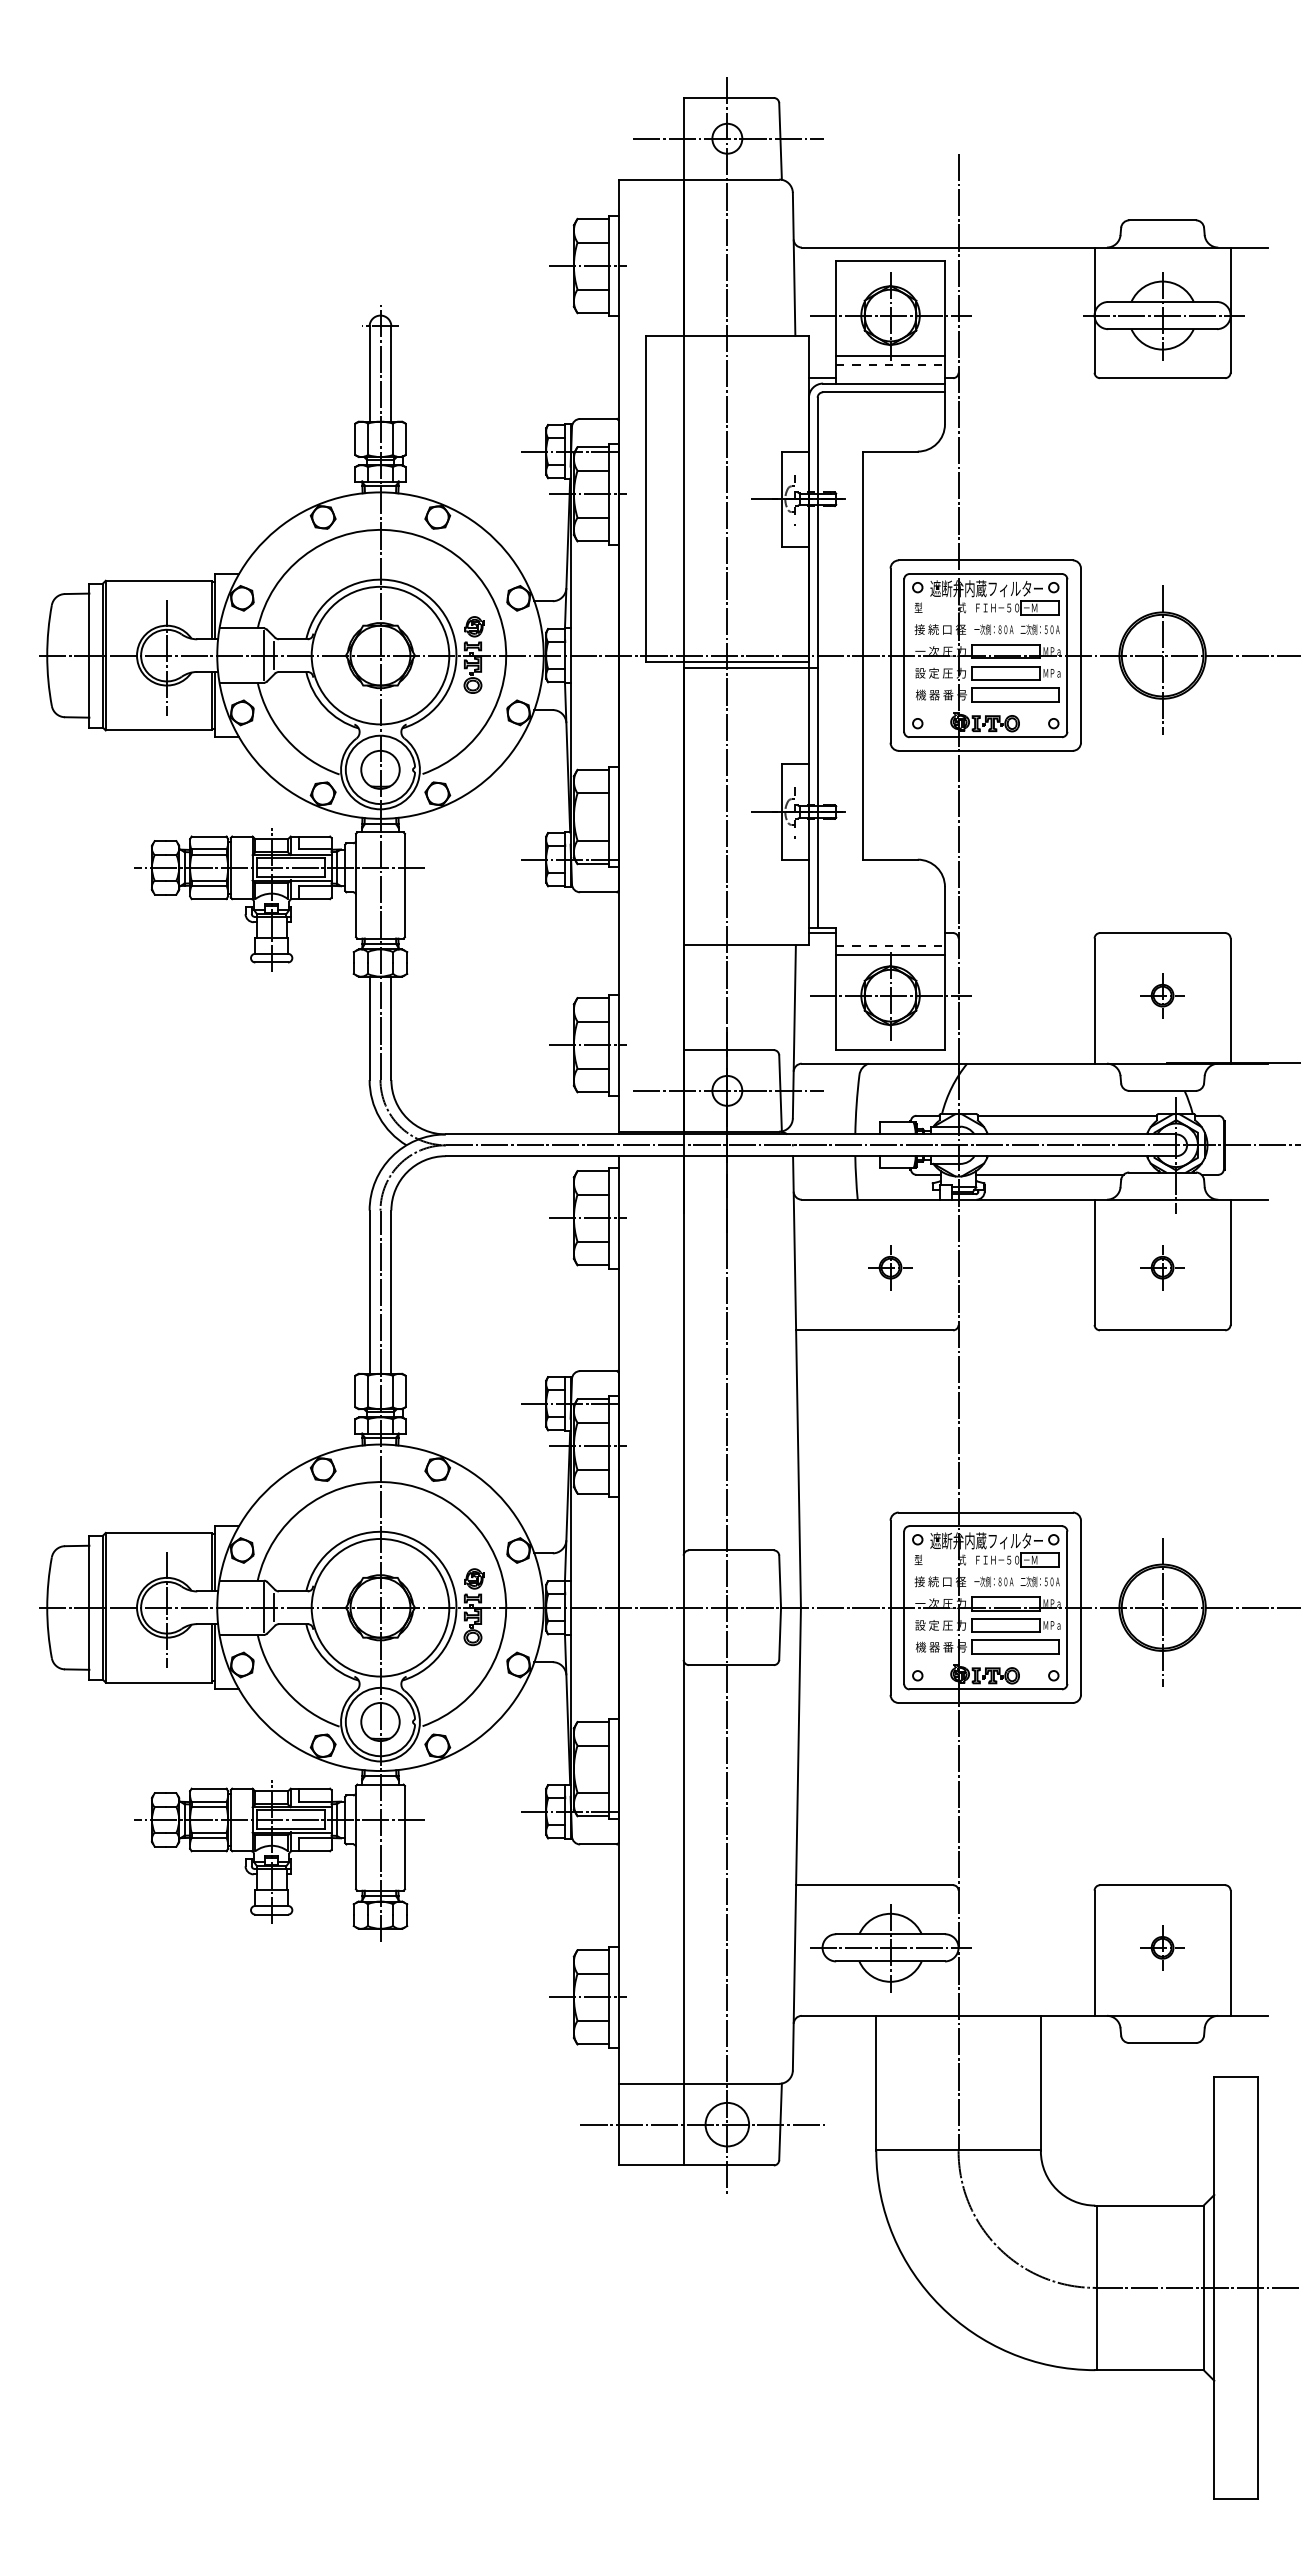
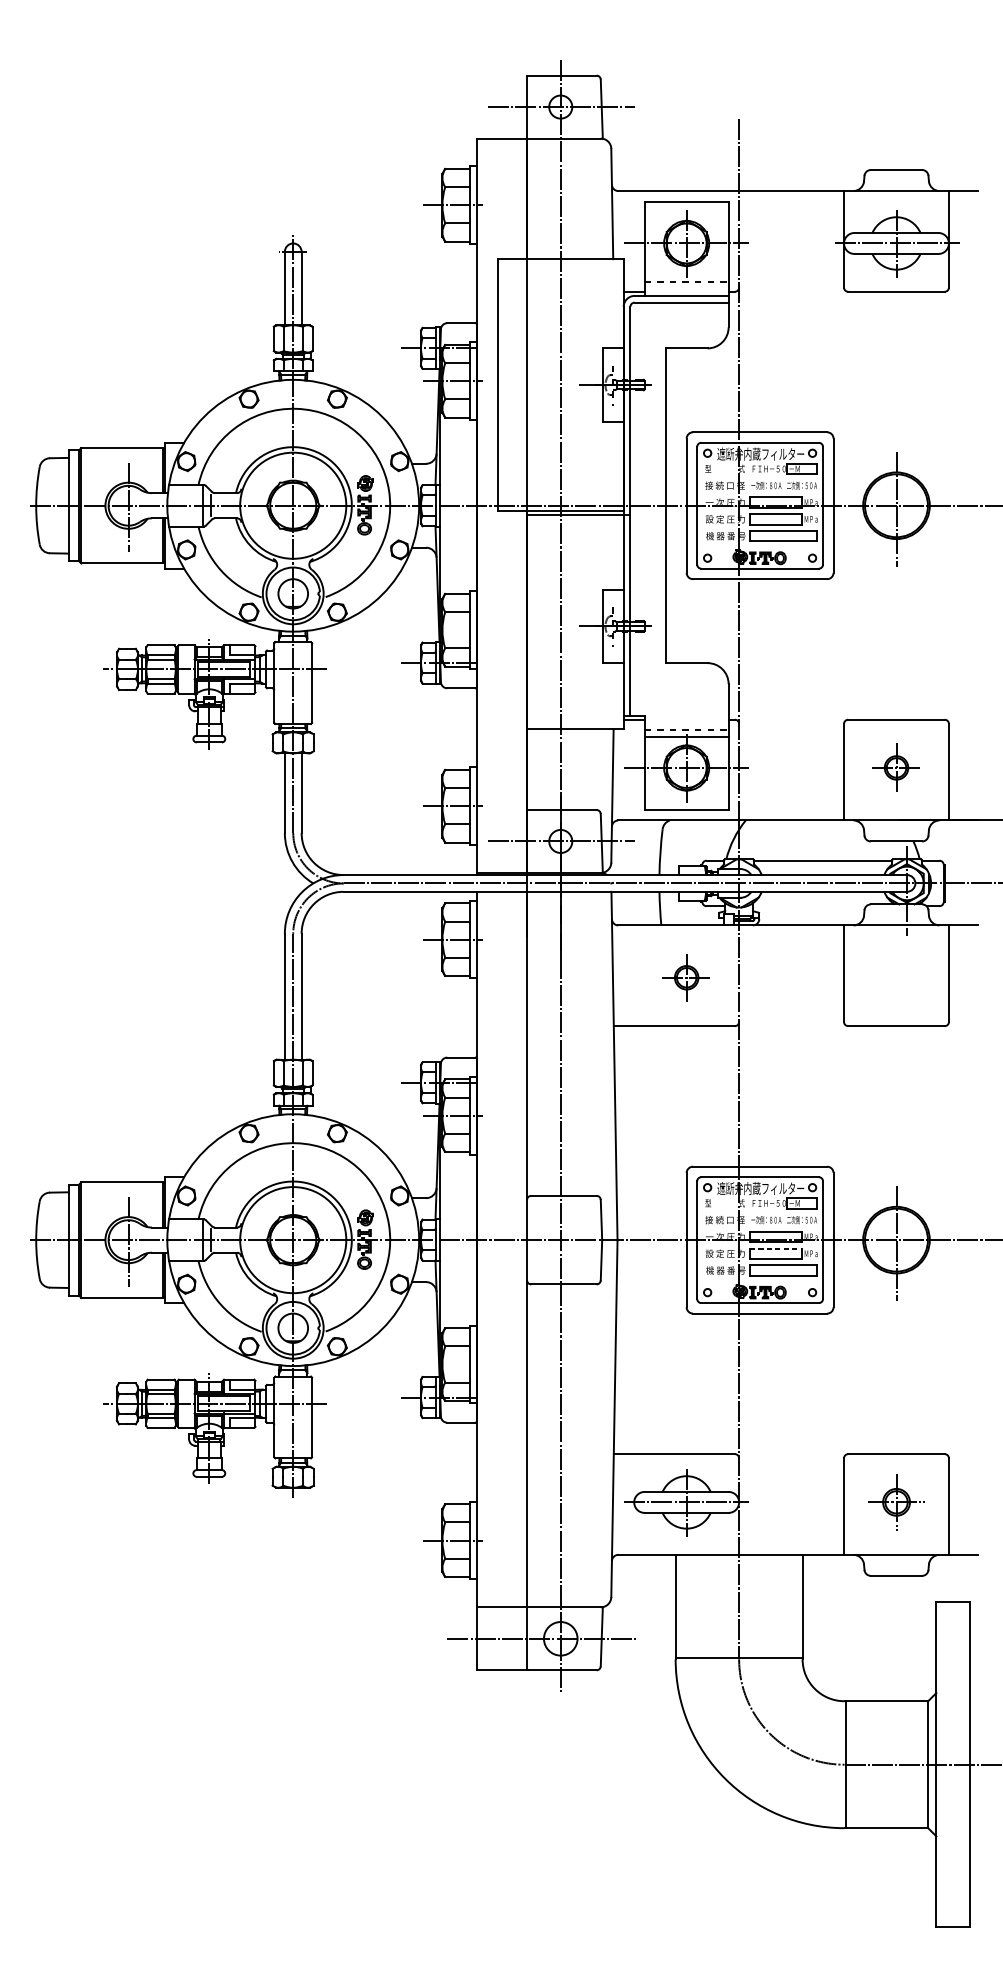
line: (890, 356) -> (686, 275), removed
part: (1162, 995) -> (896, 767), size x1.4
line: (1049, 1174) -> (809, 905), removed
part: (890, 1267) -> (686, 977), size x1.4
part: (1162, 1267) -> (896, 977), removed
line: (1006, 1618) -> (776, 1248), solid -> dashed
part: (1162, 1947) -> (896, 1502), size x1.6

